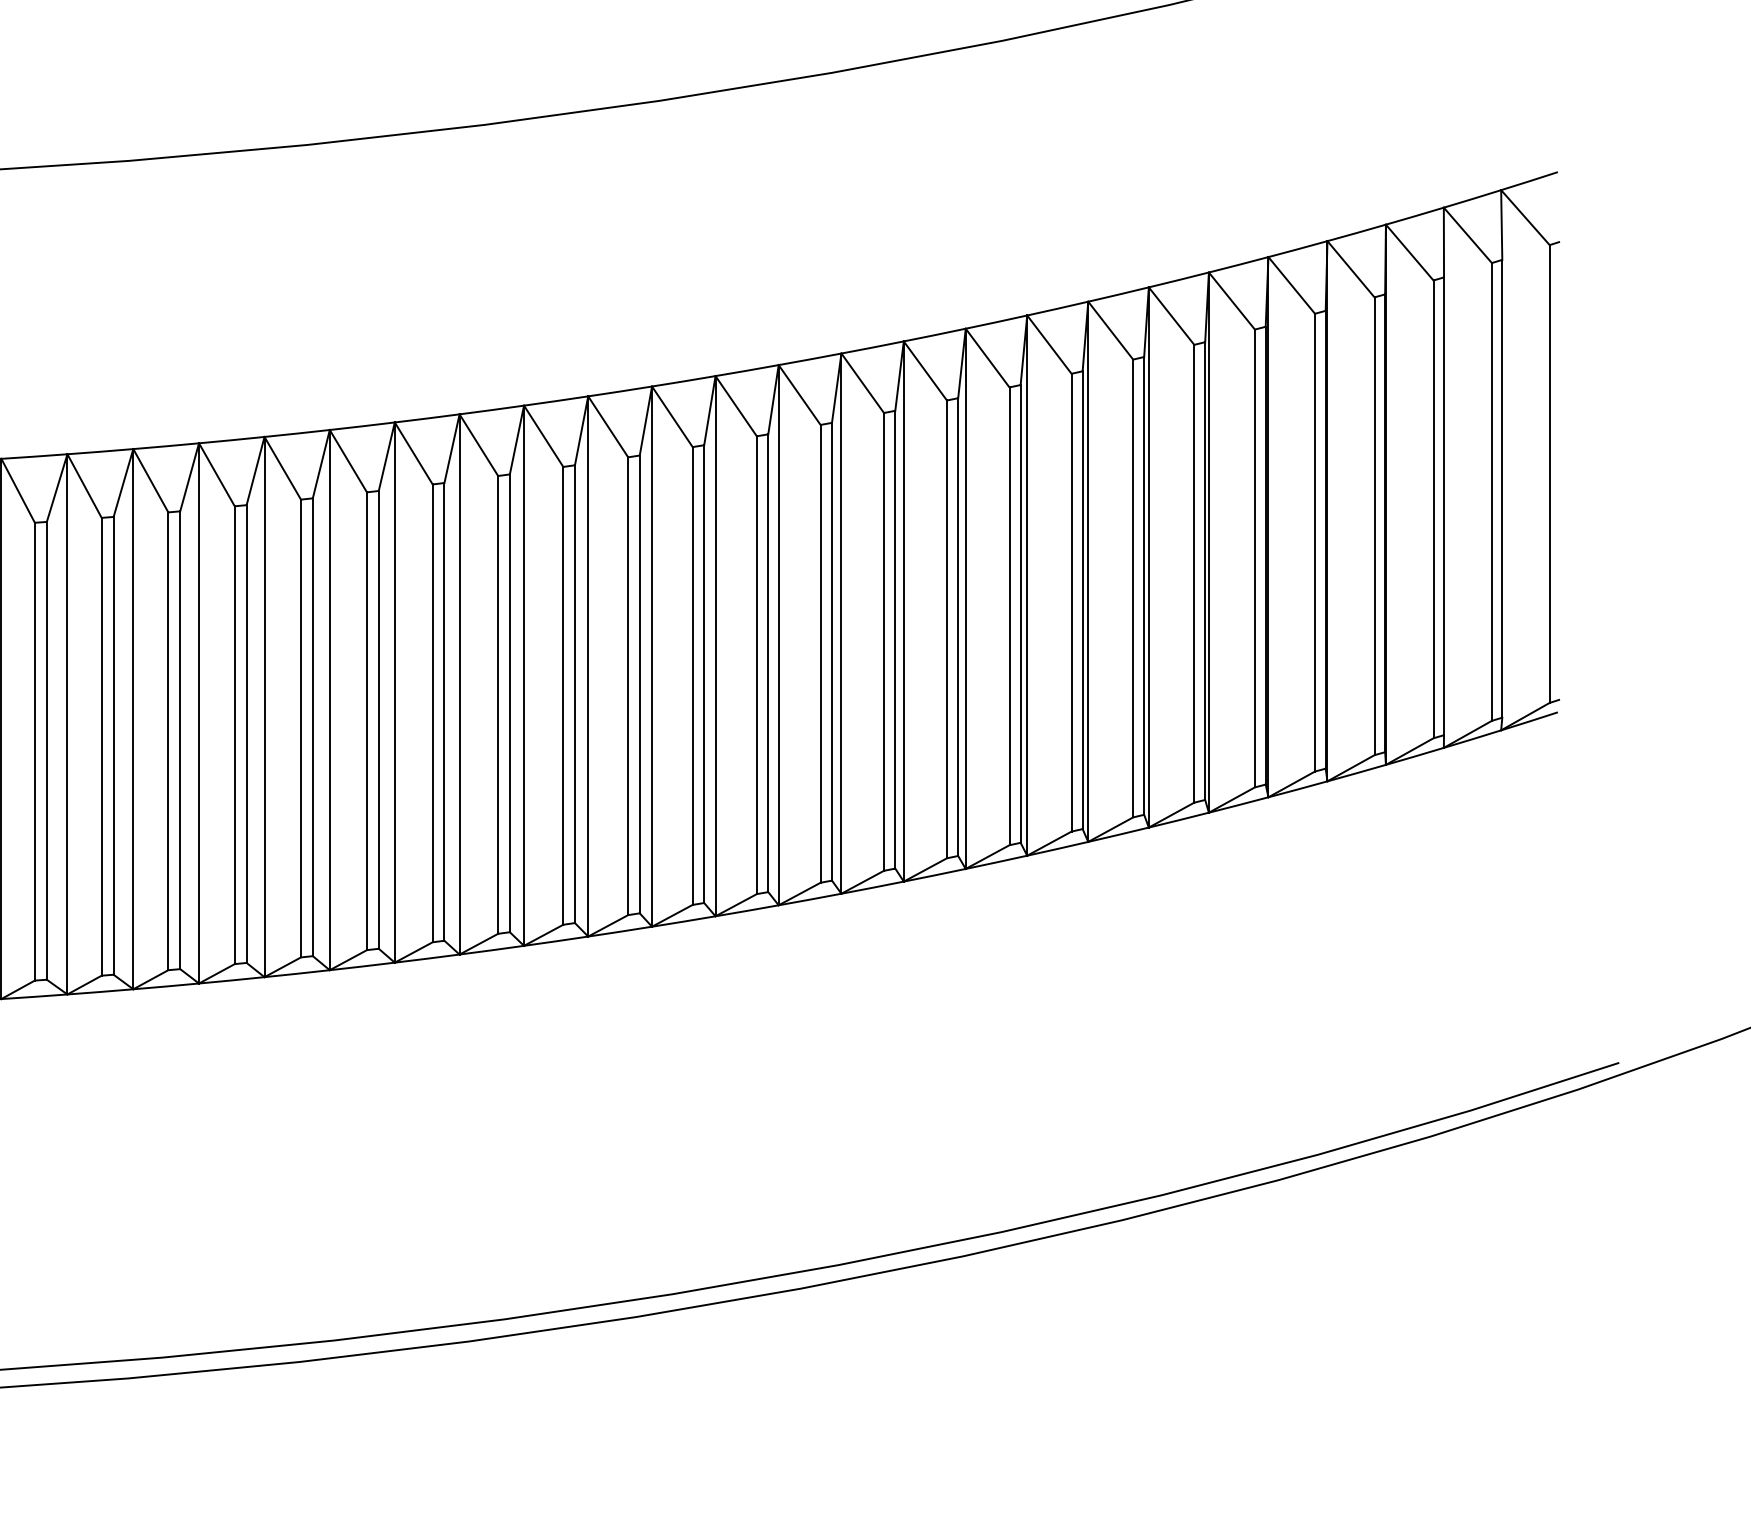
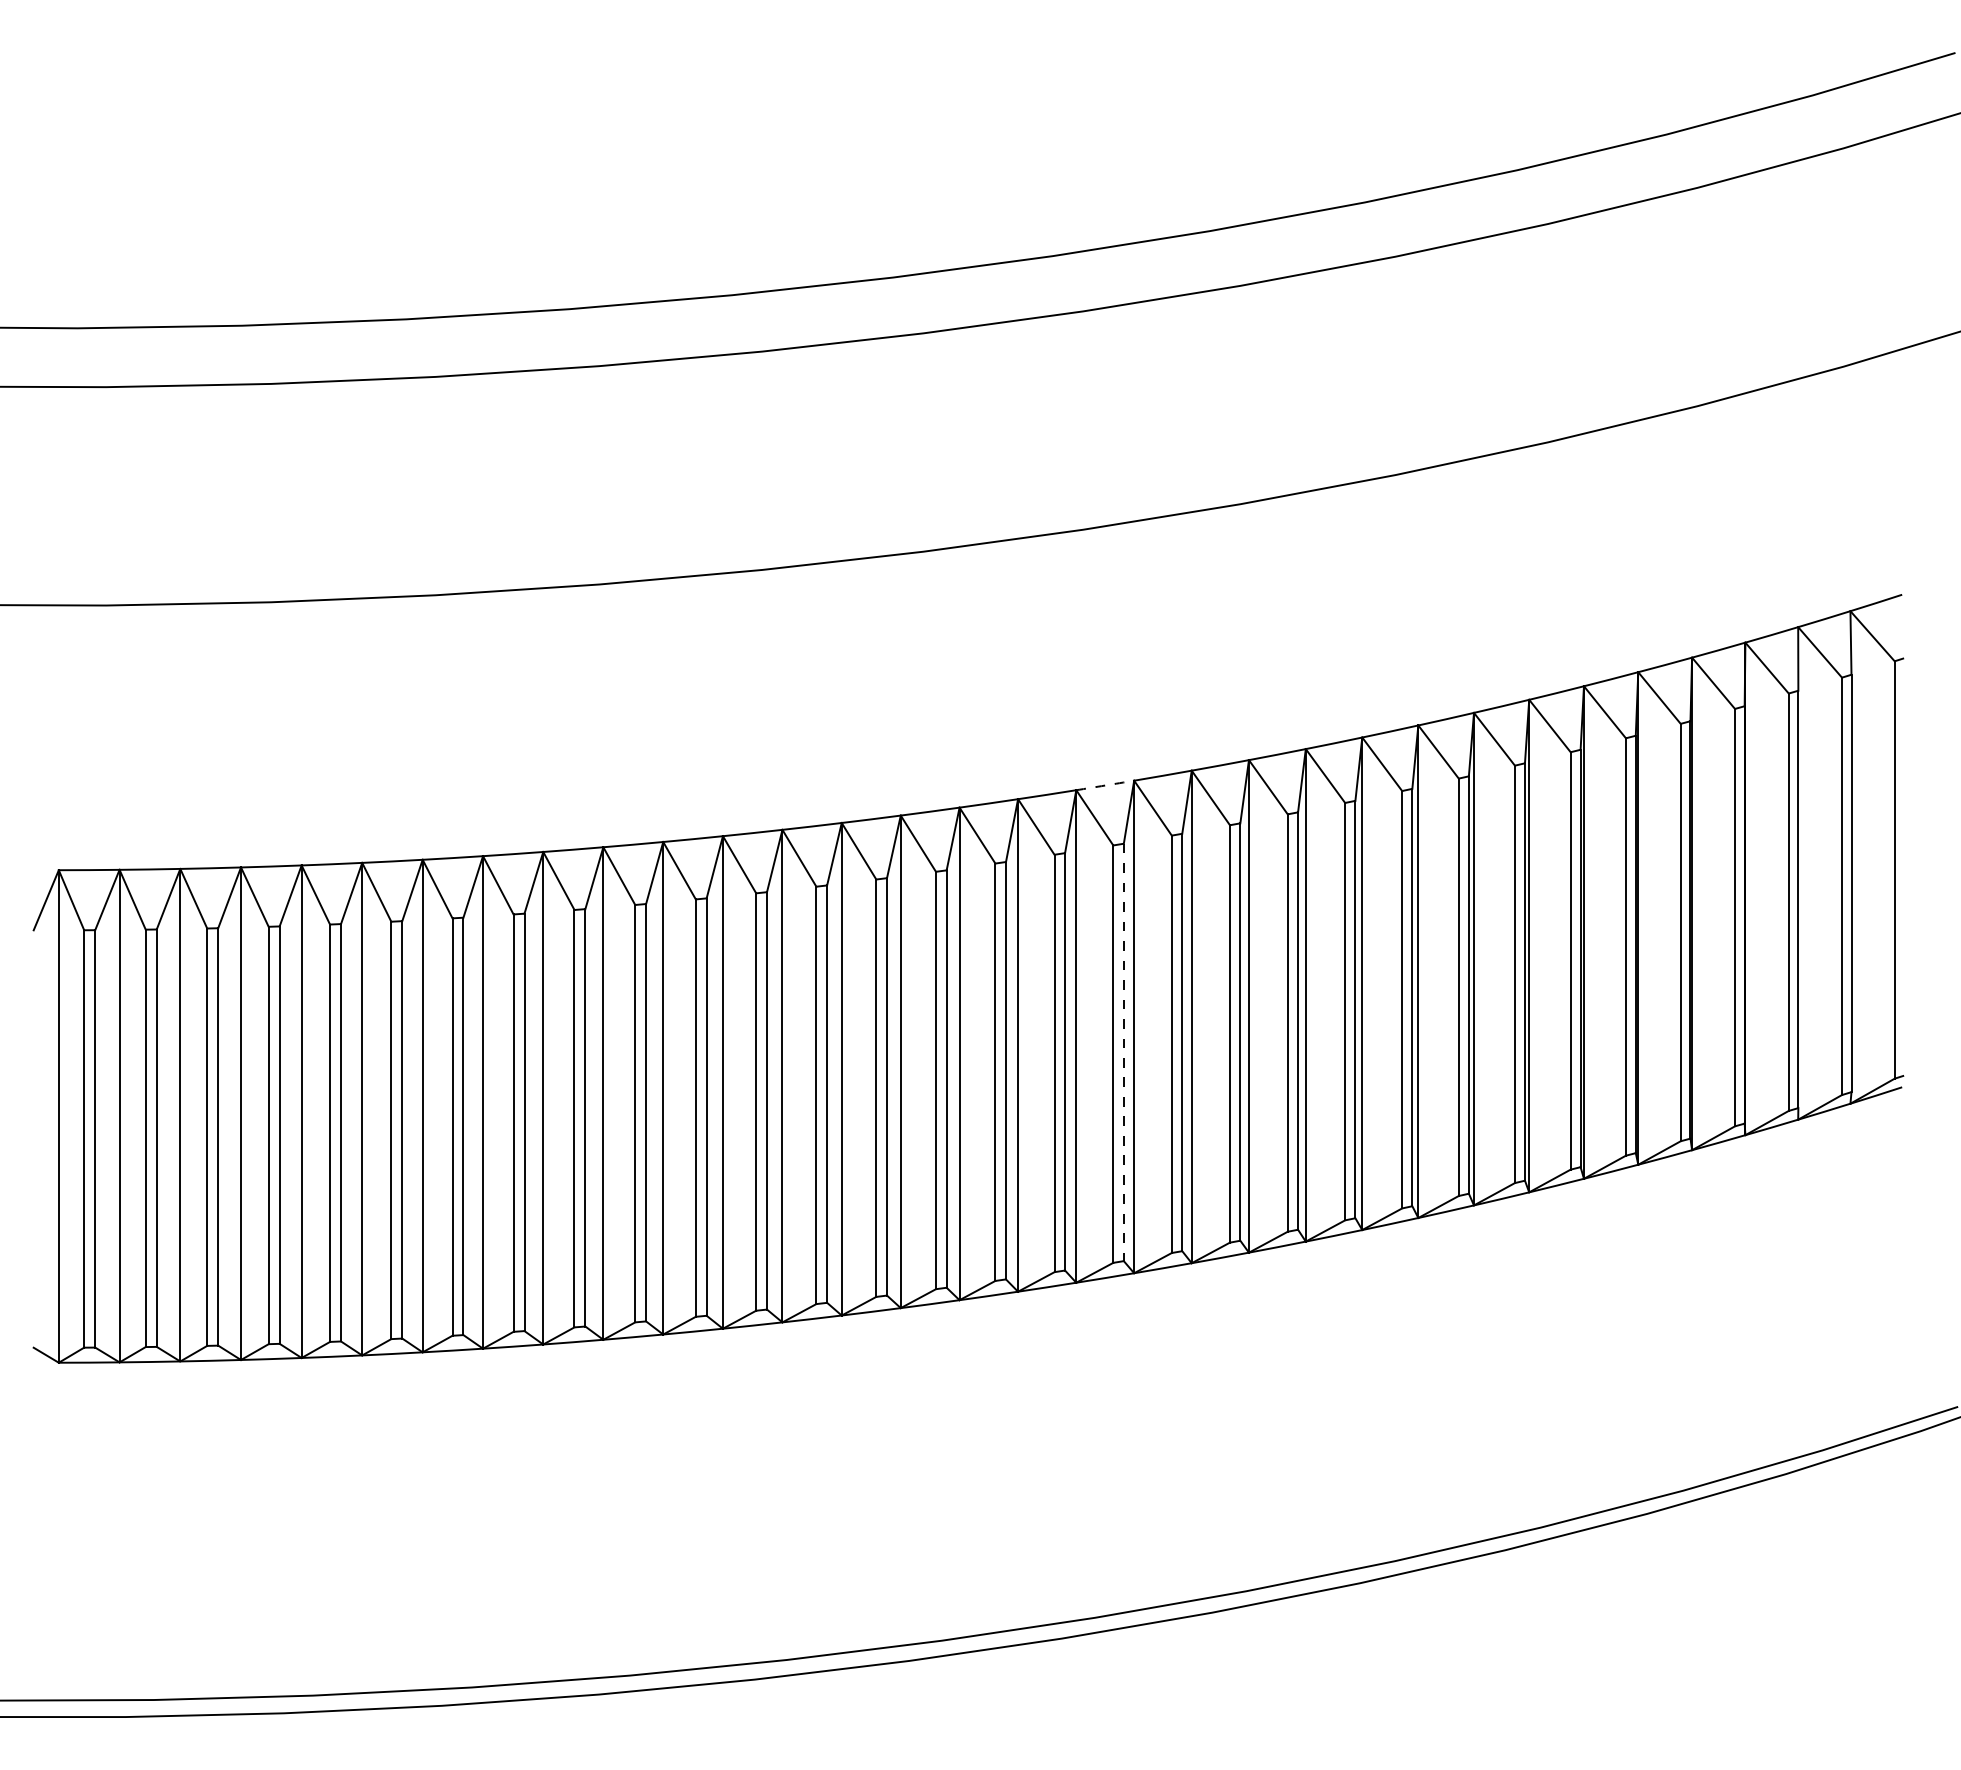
arc: (684, 381) -> (1105, 785), solid -> dashed
line: (703, 674) -> (1123, 1052), solid -> dashed

